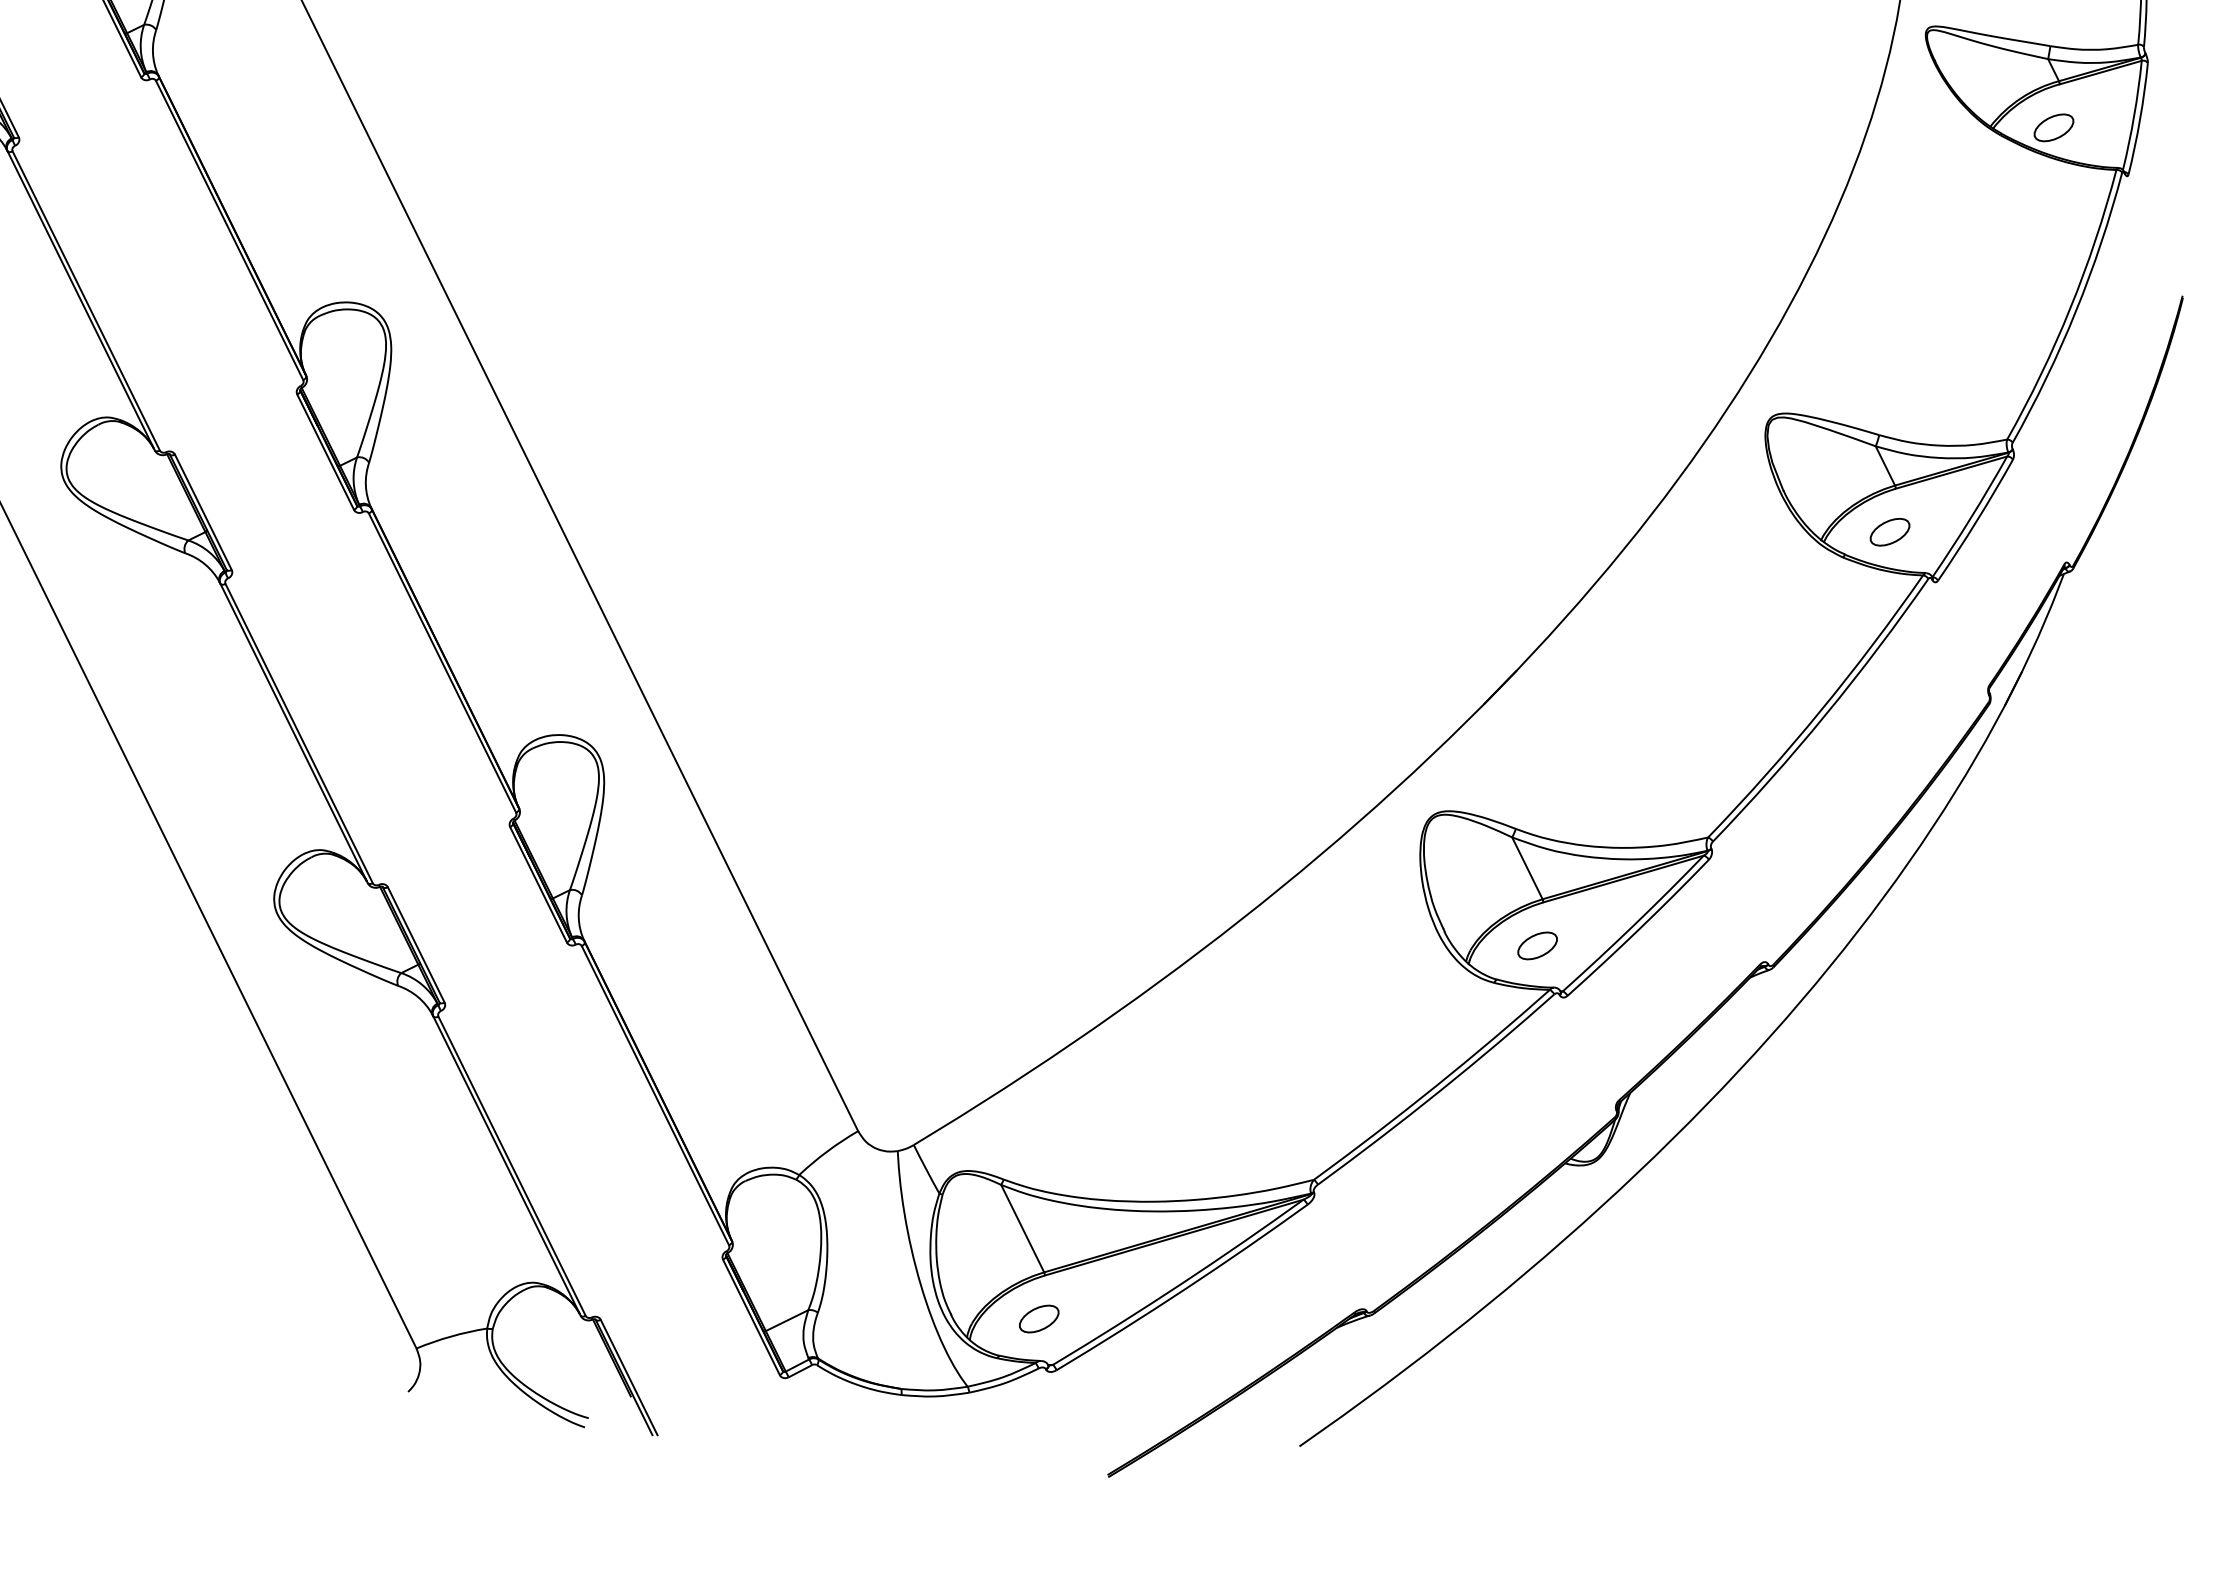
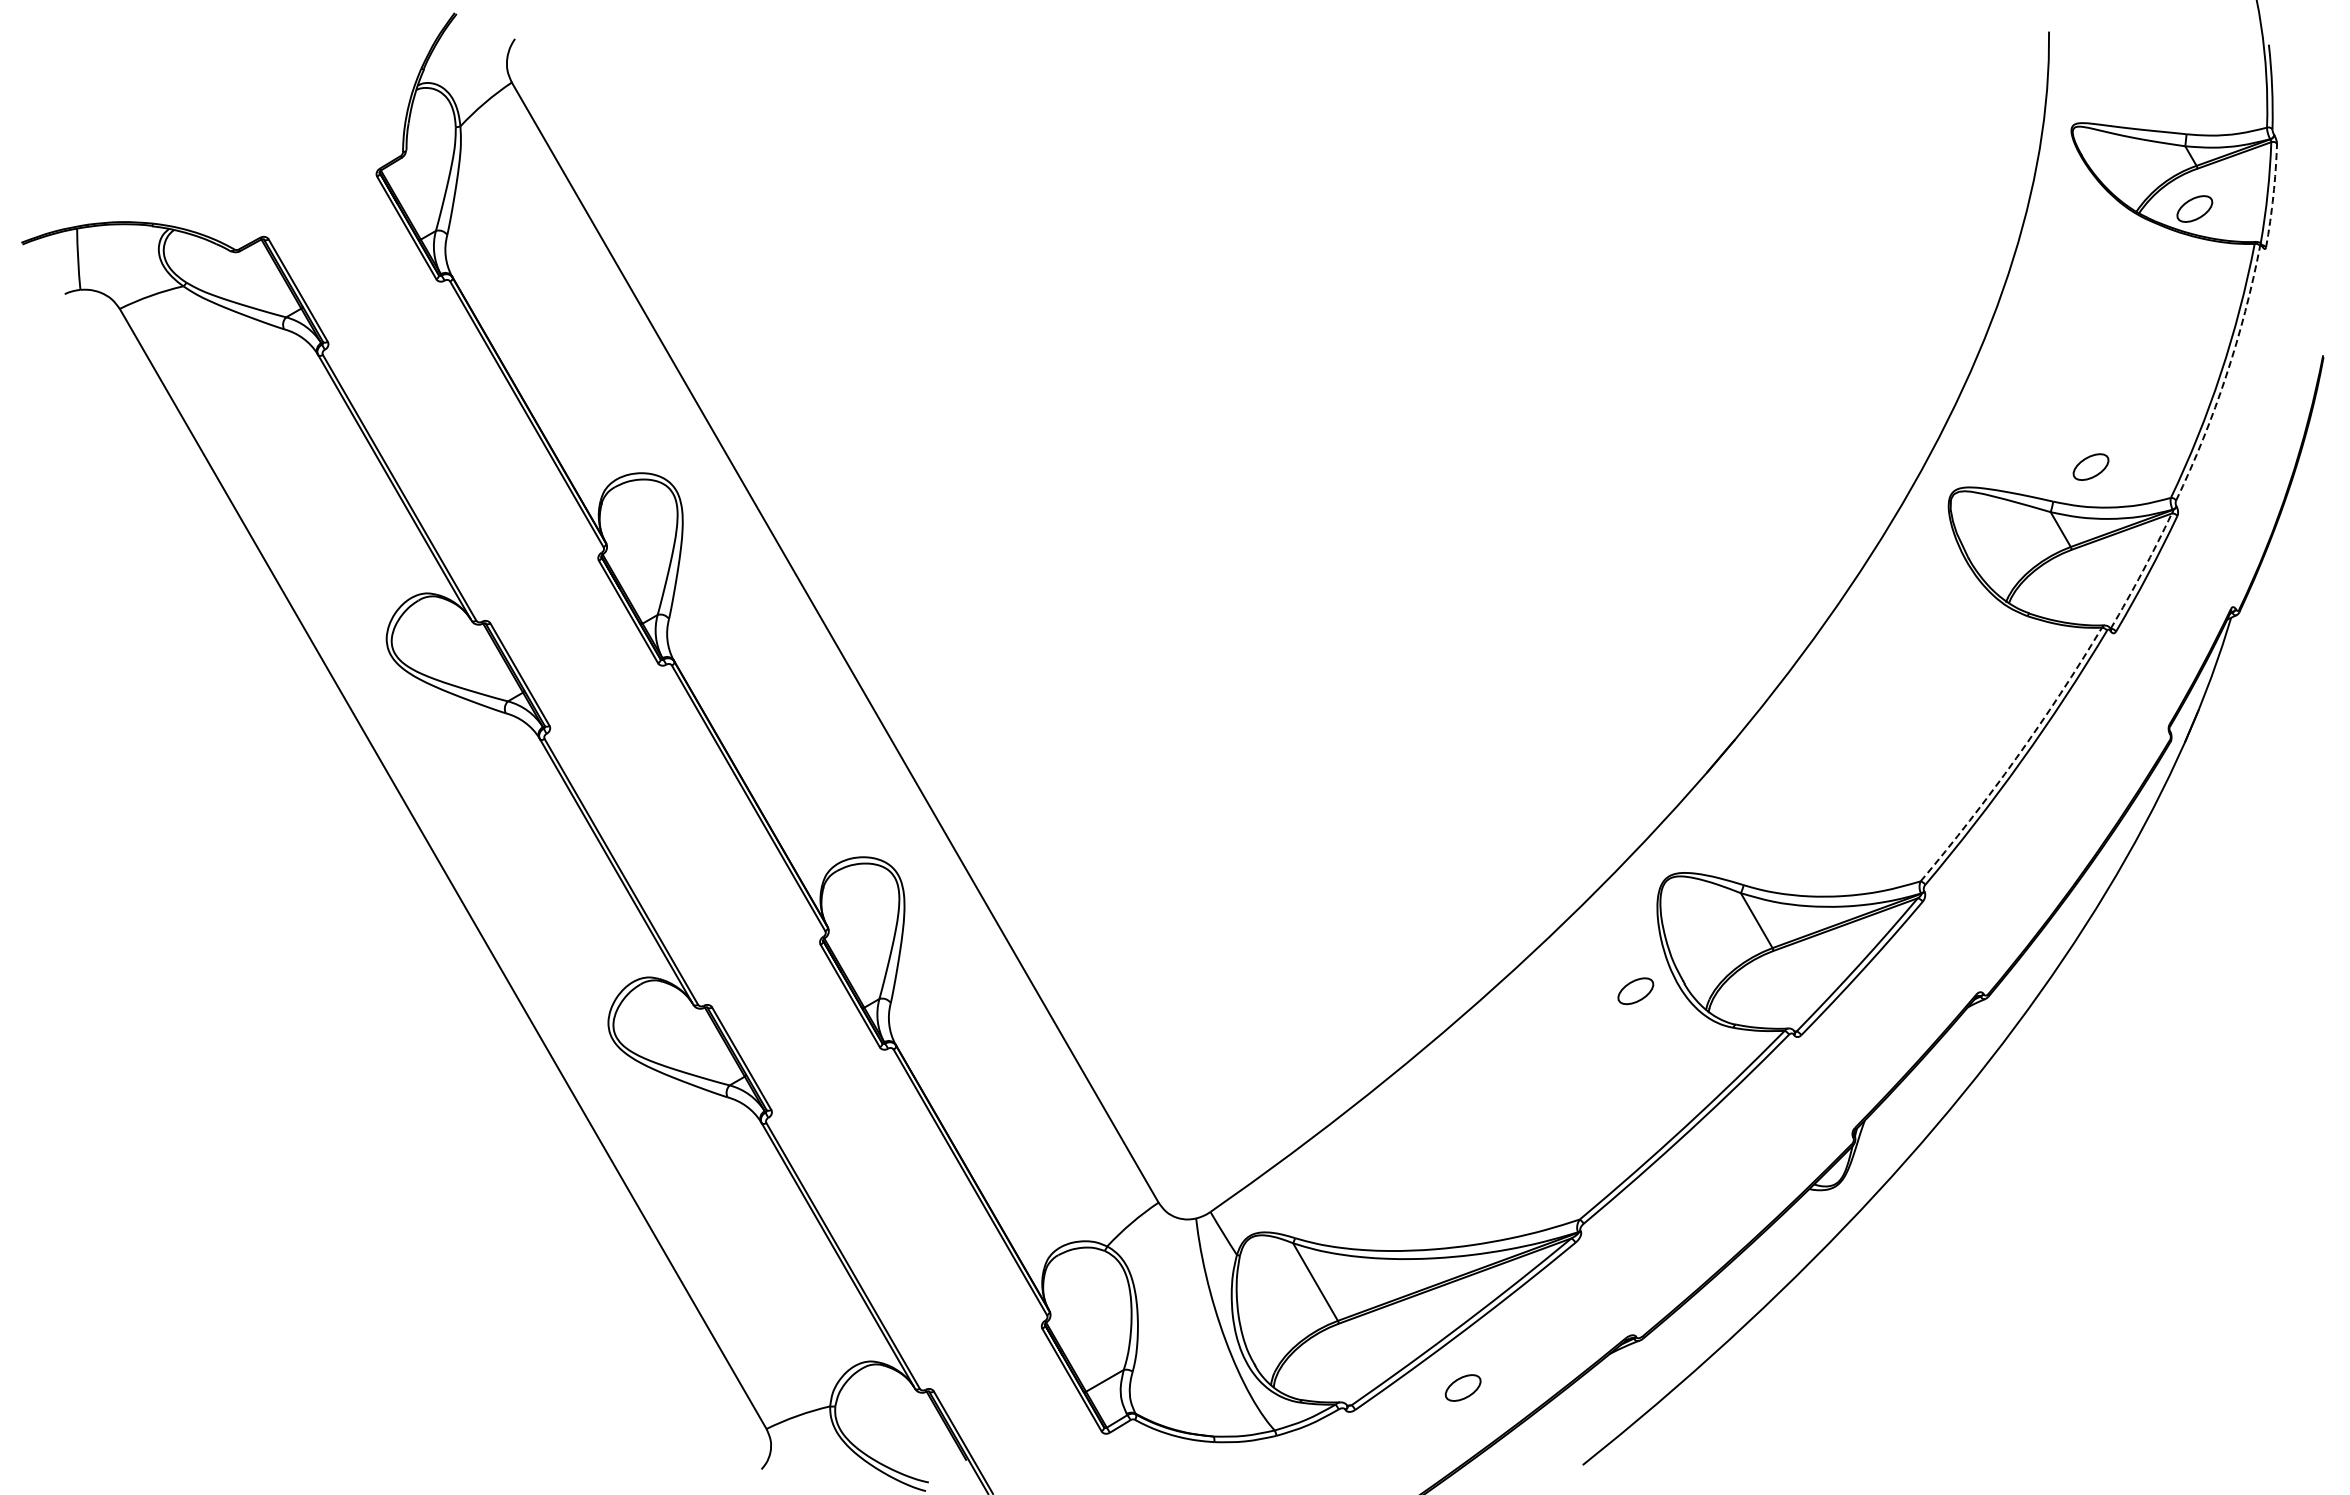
arc: (2140, 118) -> (2273, 195), solid -> dashed
arc: (2076, 311) -> (2226, 376), solid -> dashed
arc: (1971, 517) -> (2142, 571), solid -> dashed
part: (1889, 531) -> (2090, 466), moved
arc: (1820, 711) -> (2016, 758), solid -> dashed
part: (1537, 946) -> (1635, 991), moved
part: (1038, 1318) -> (1462, 1387), moved

